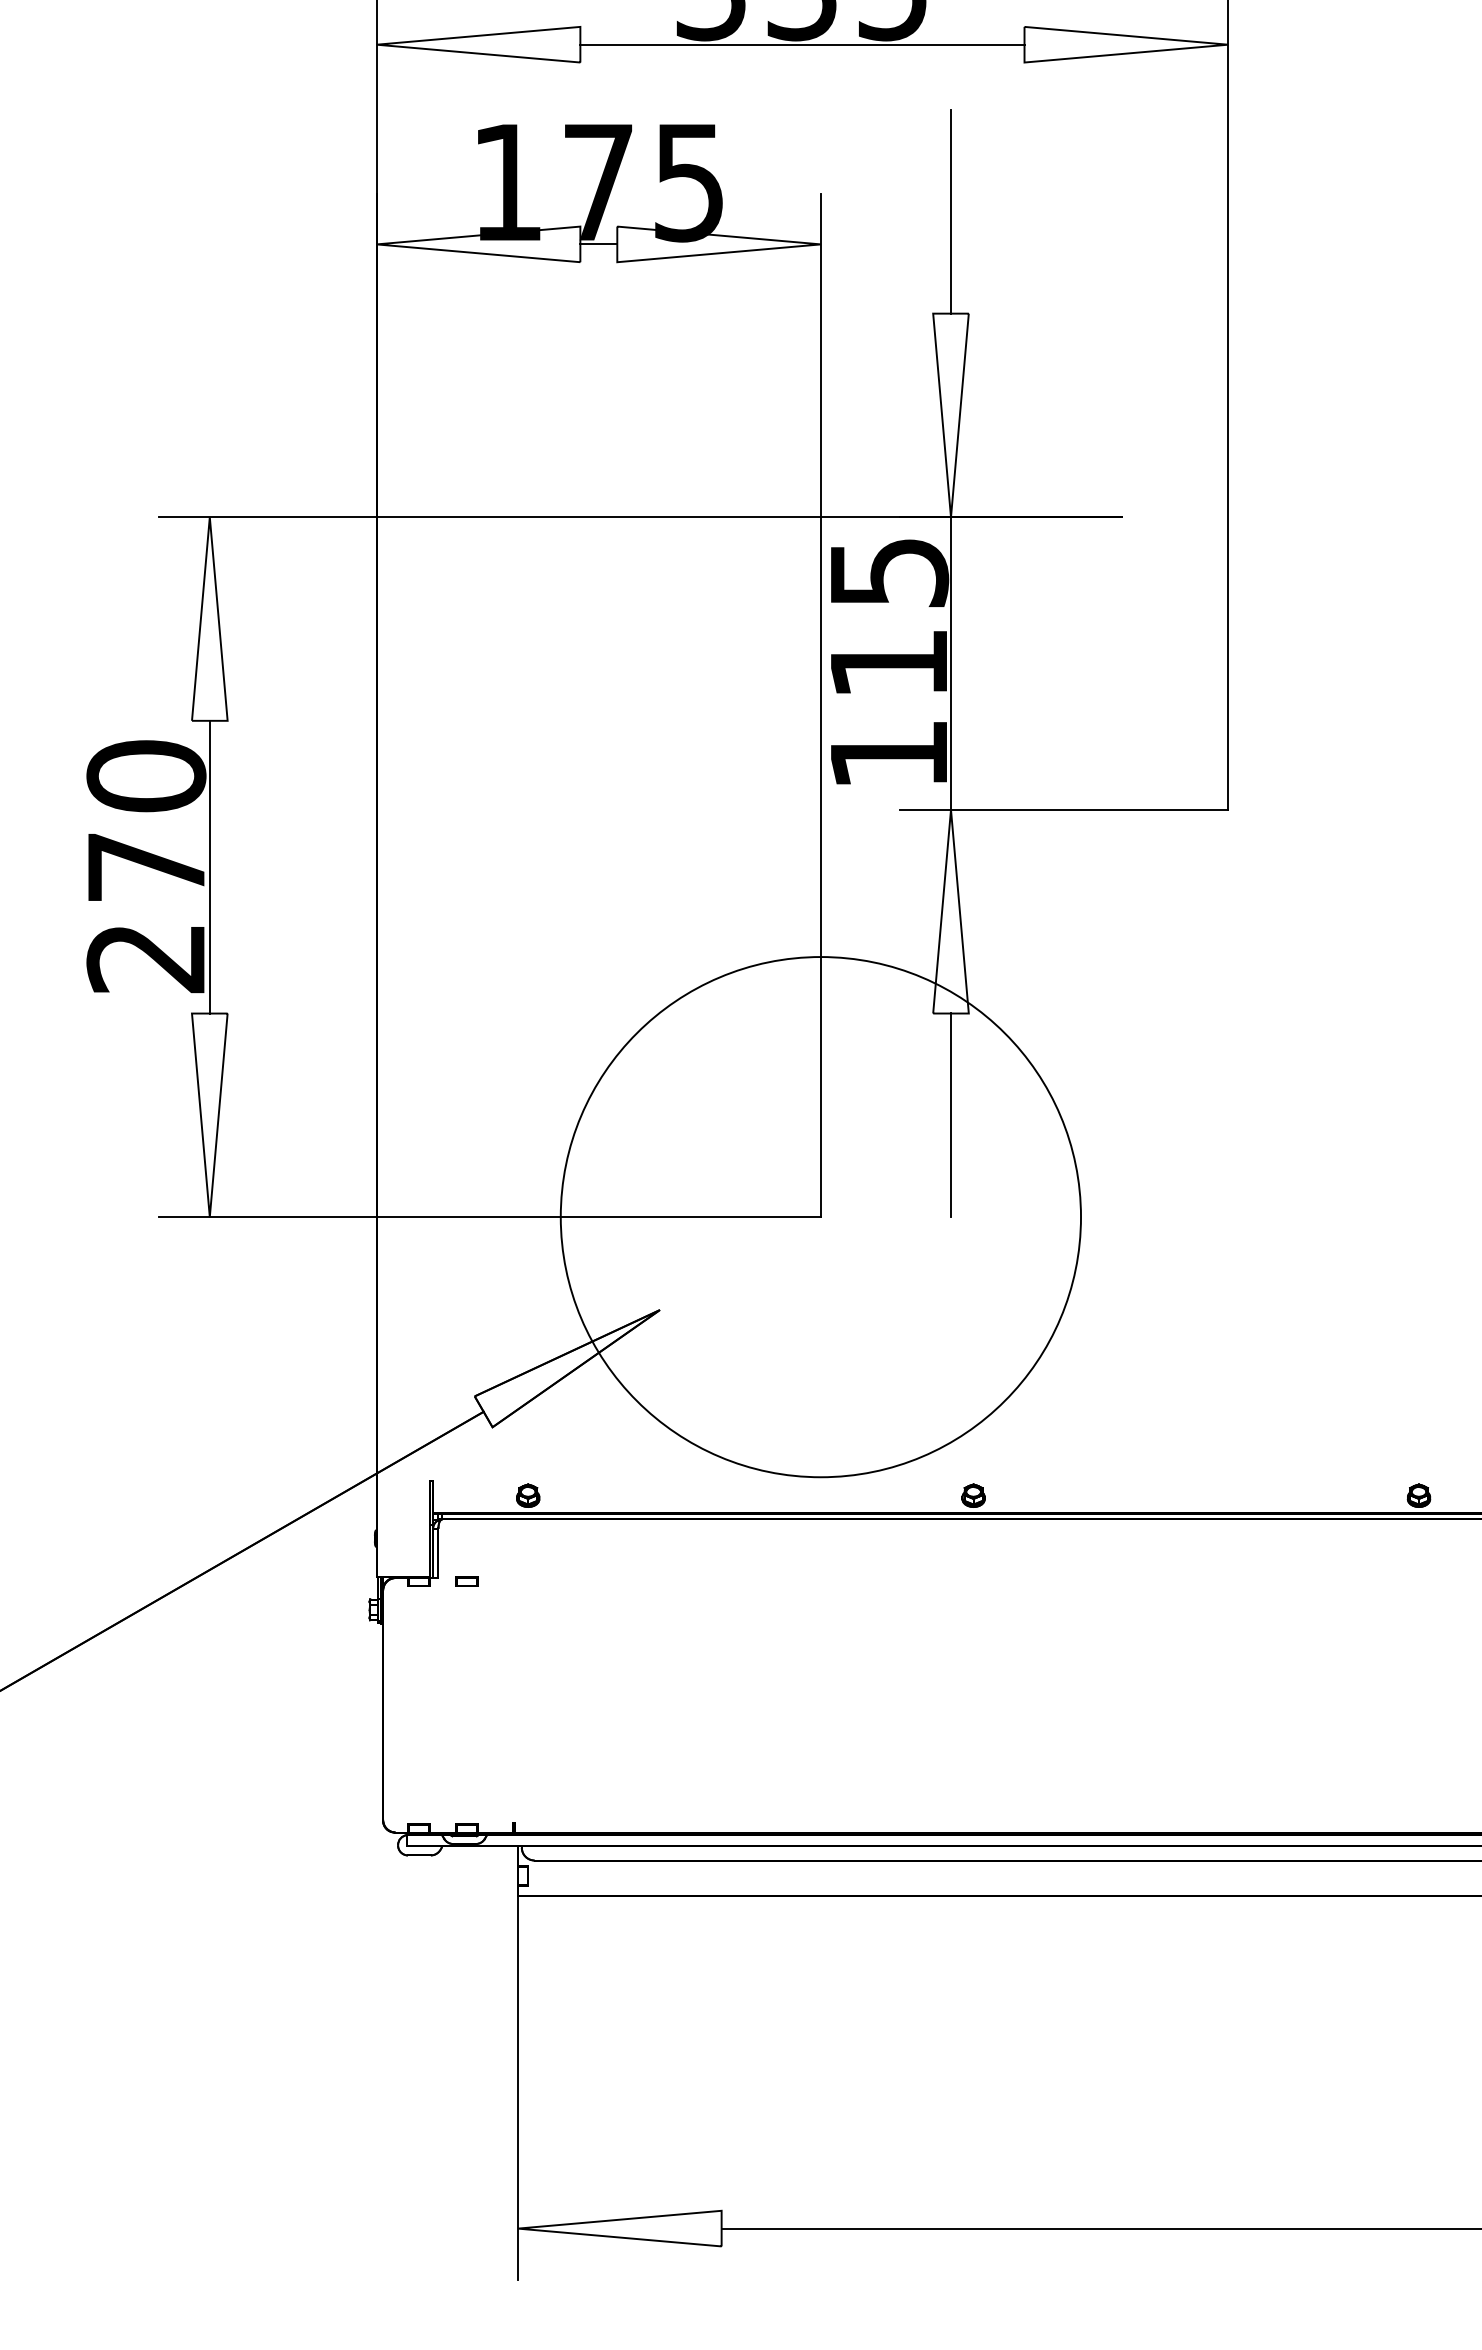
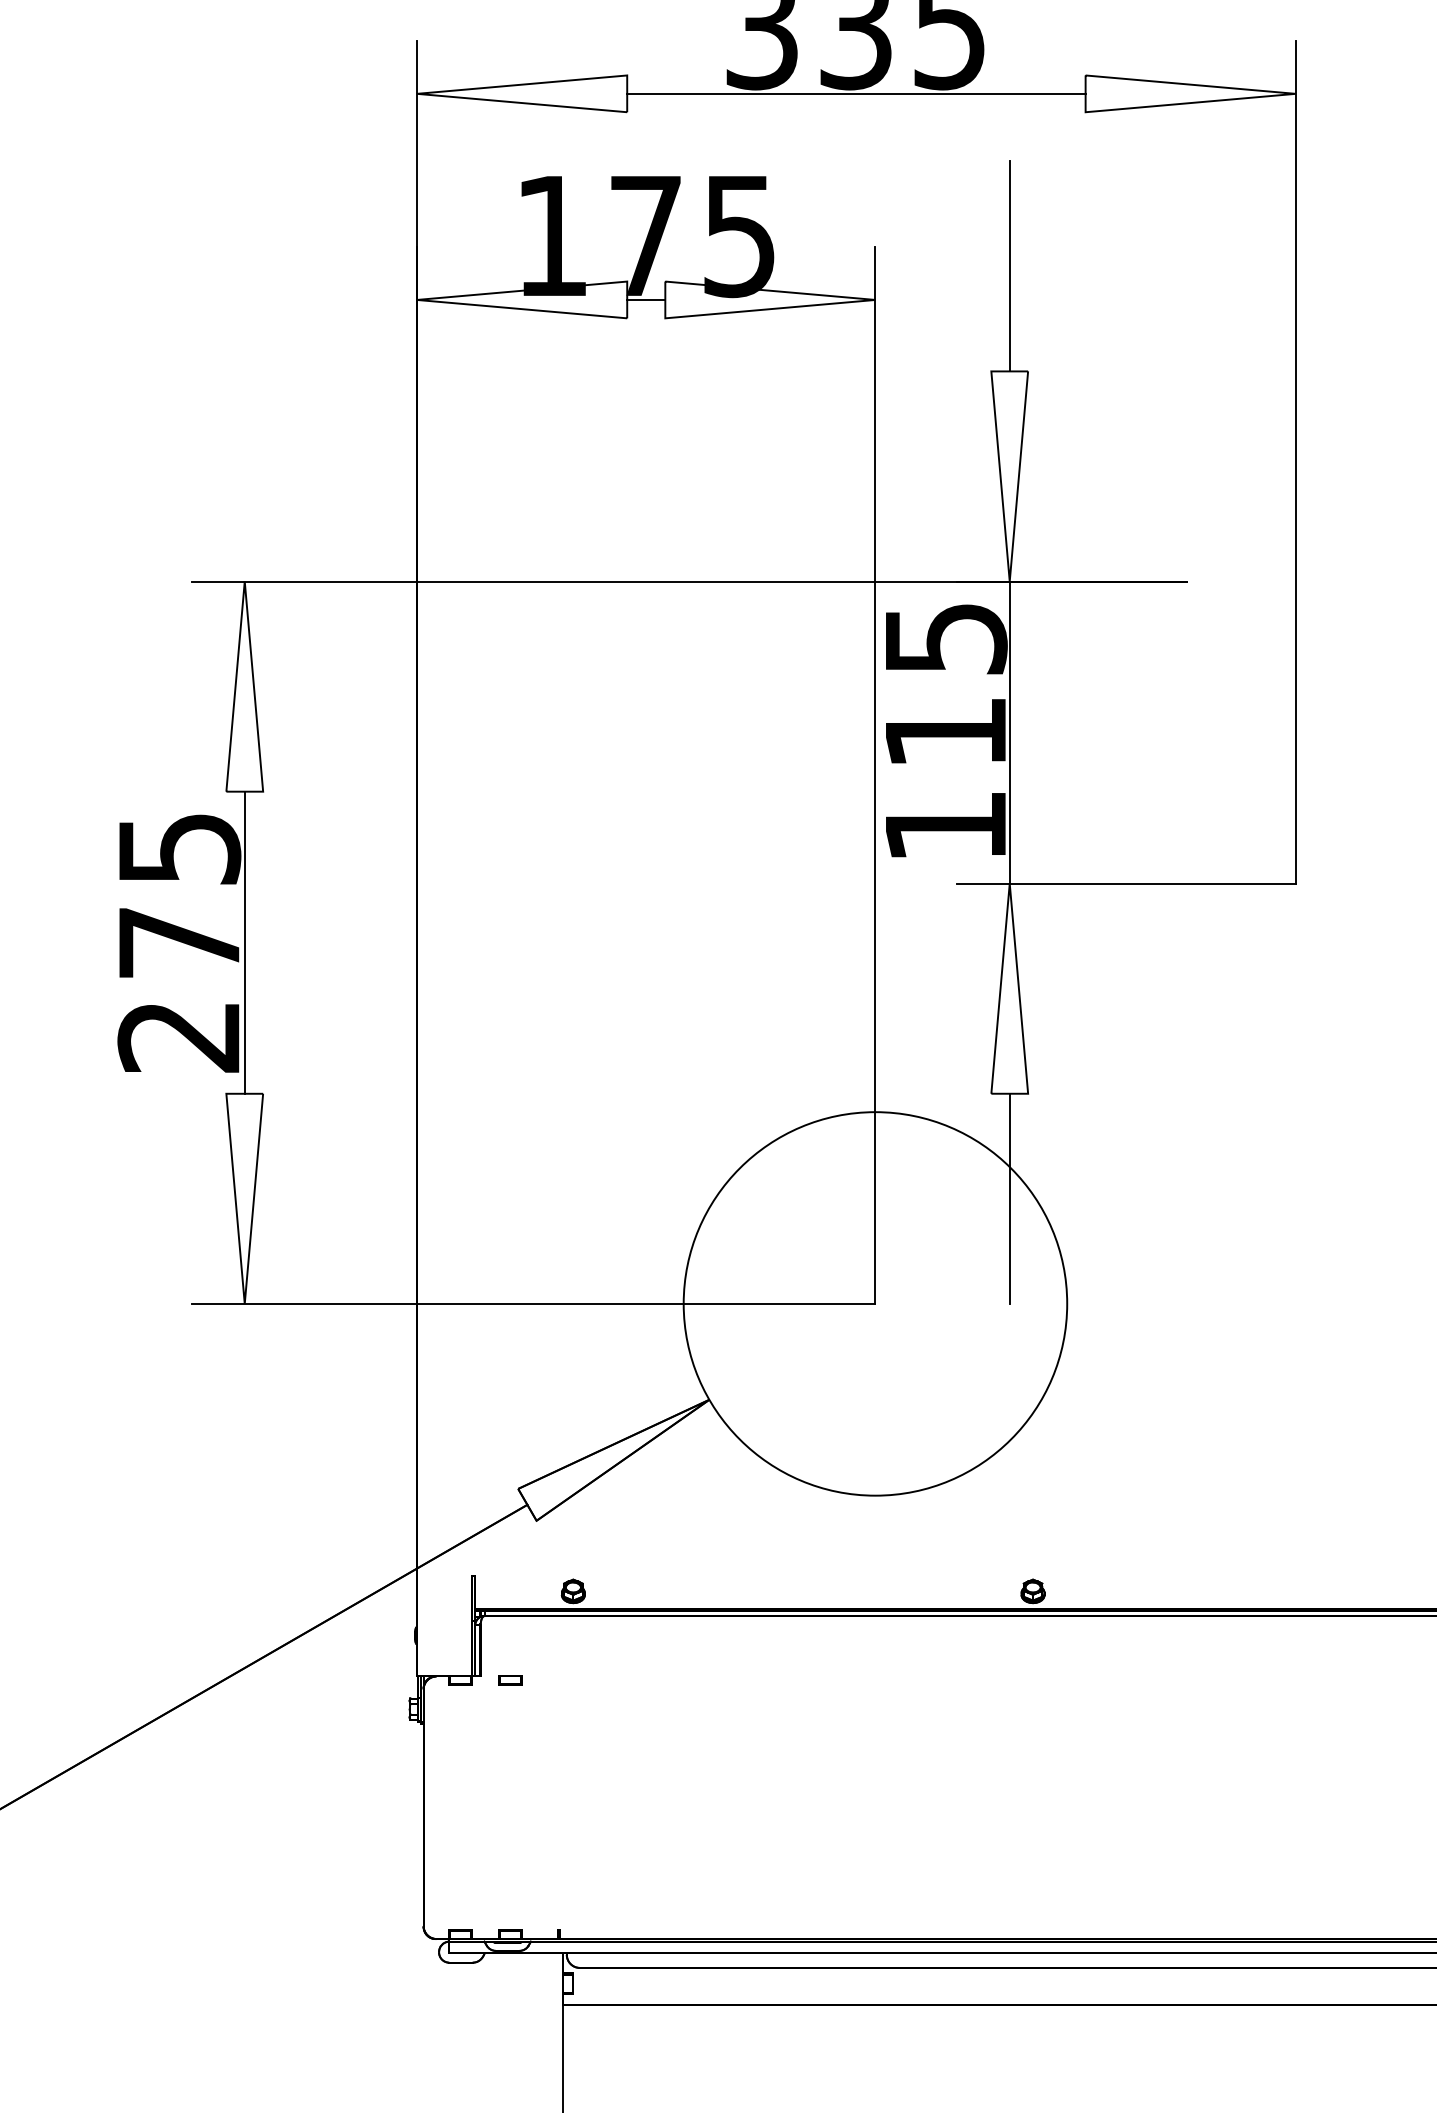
text: (146, 776) -> (179, 849), 270 -> 275
circle: (820, 1216) -> (875, 1303), size x0.71

